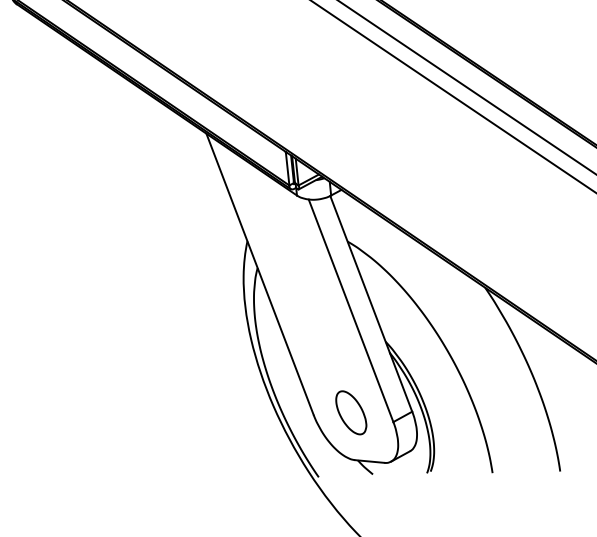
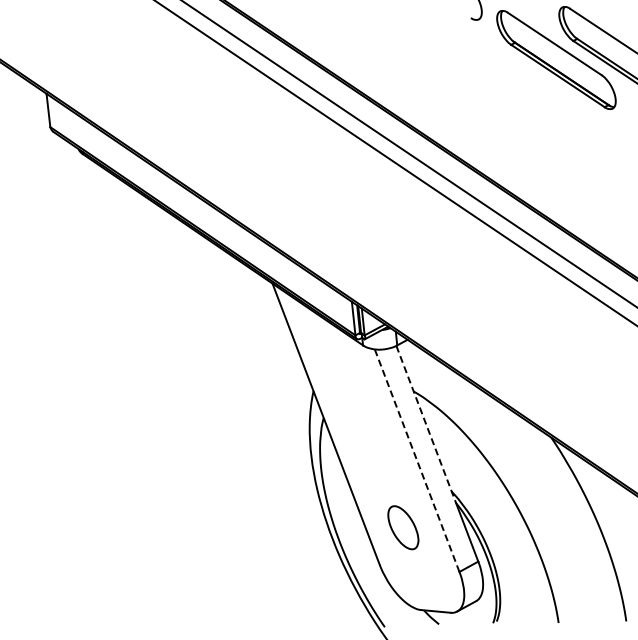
line: (360, 274) -> (426, 424), solid -> dashed
line: (350, 310) -> (416, 460), solid -> dashed
part: (351, 412) -> (403, 527), moved

